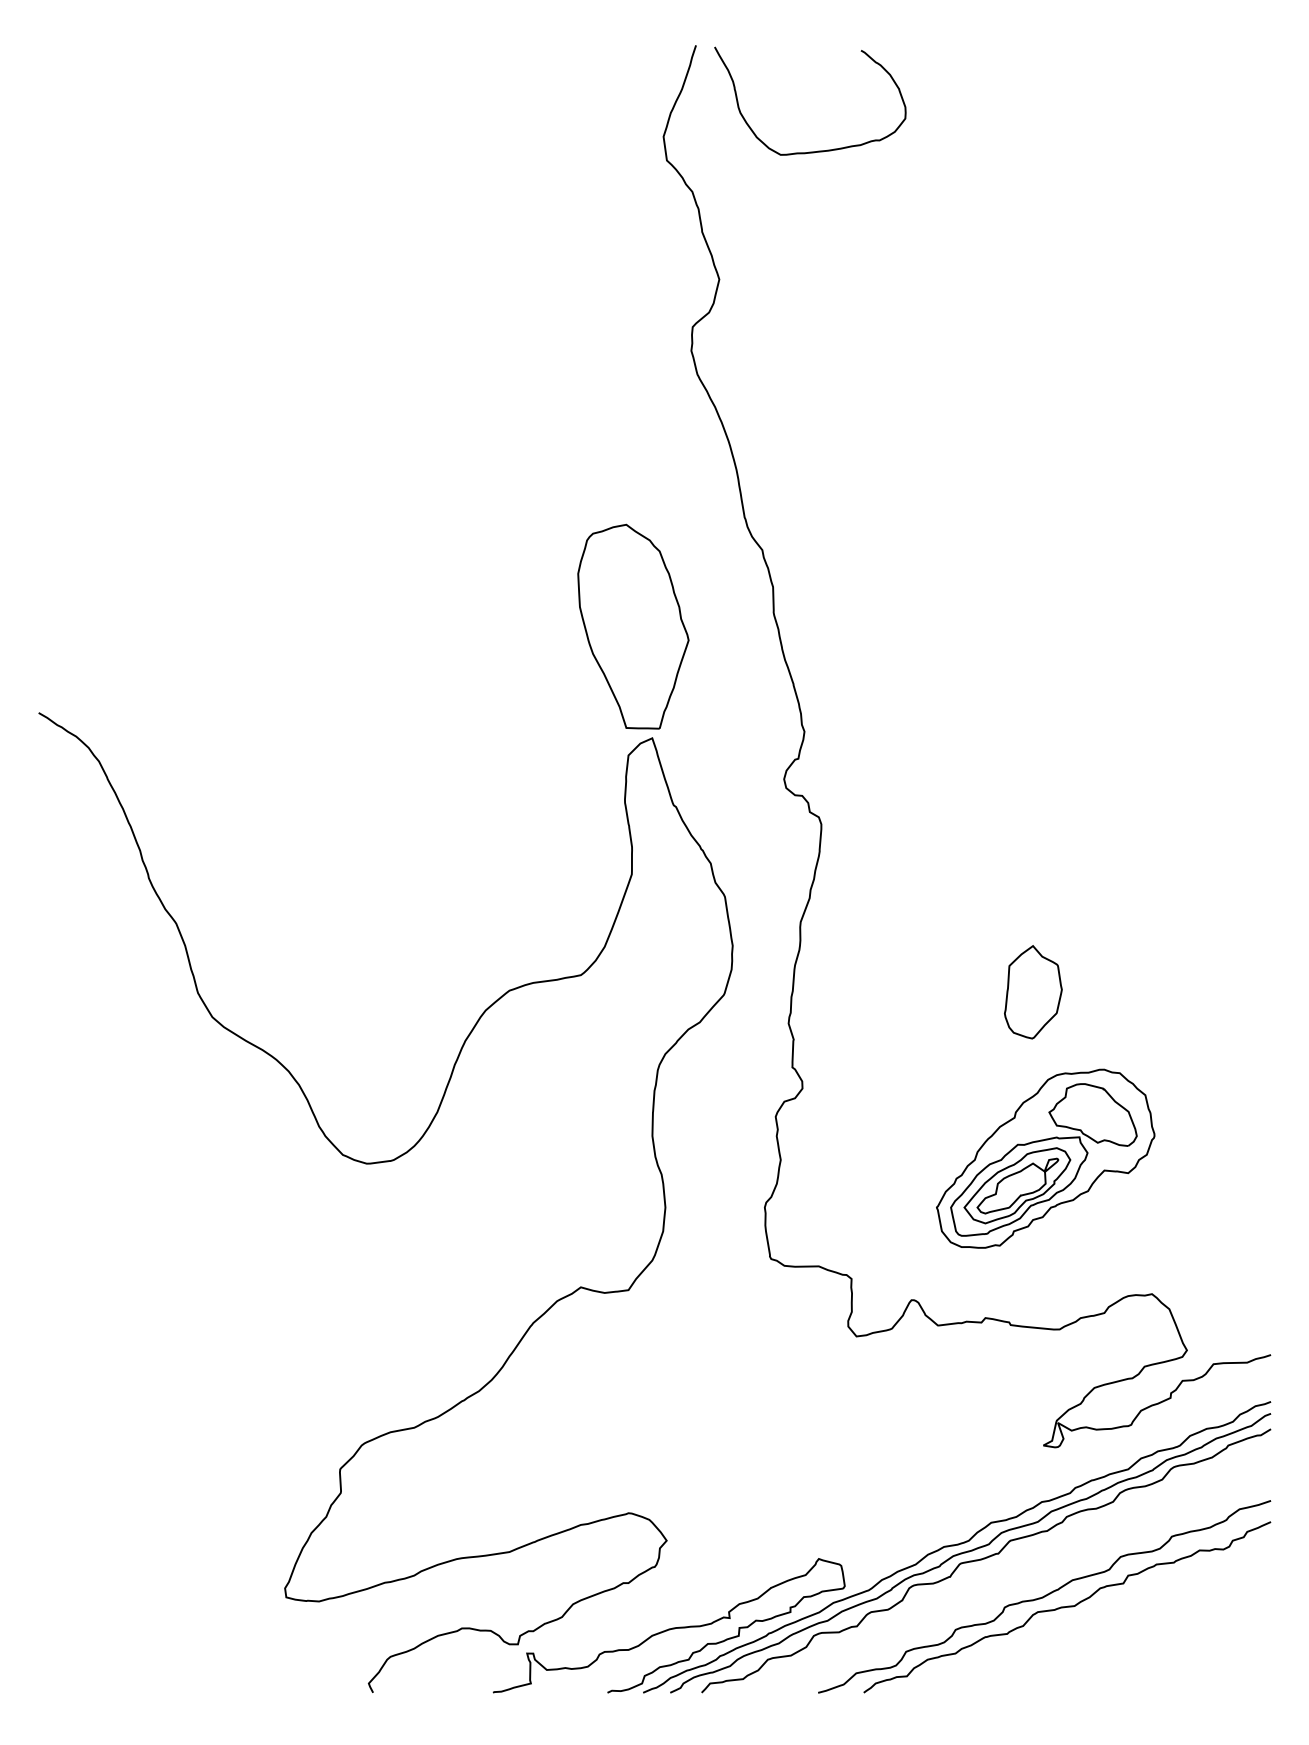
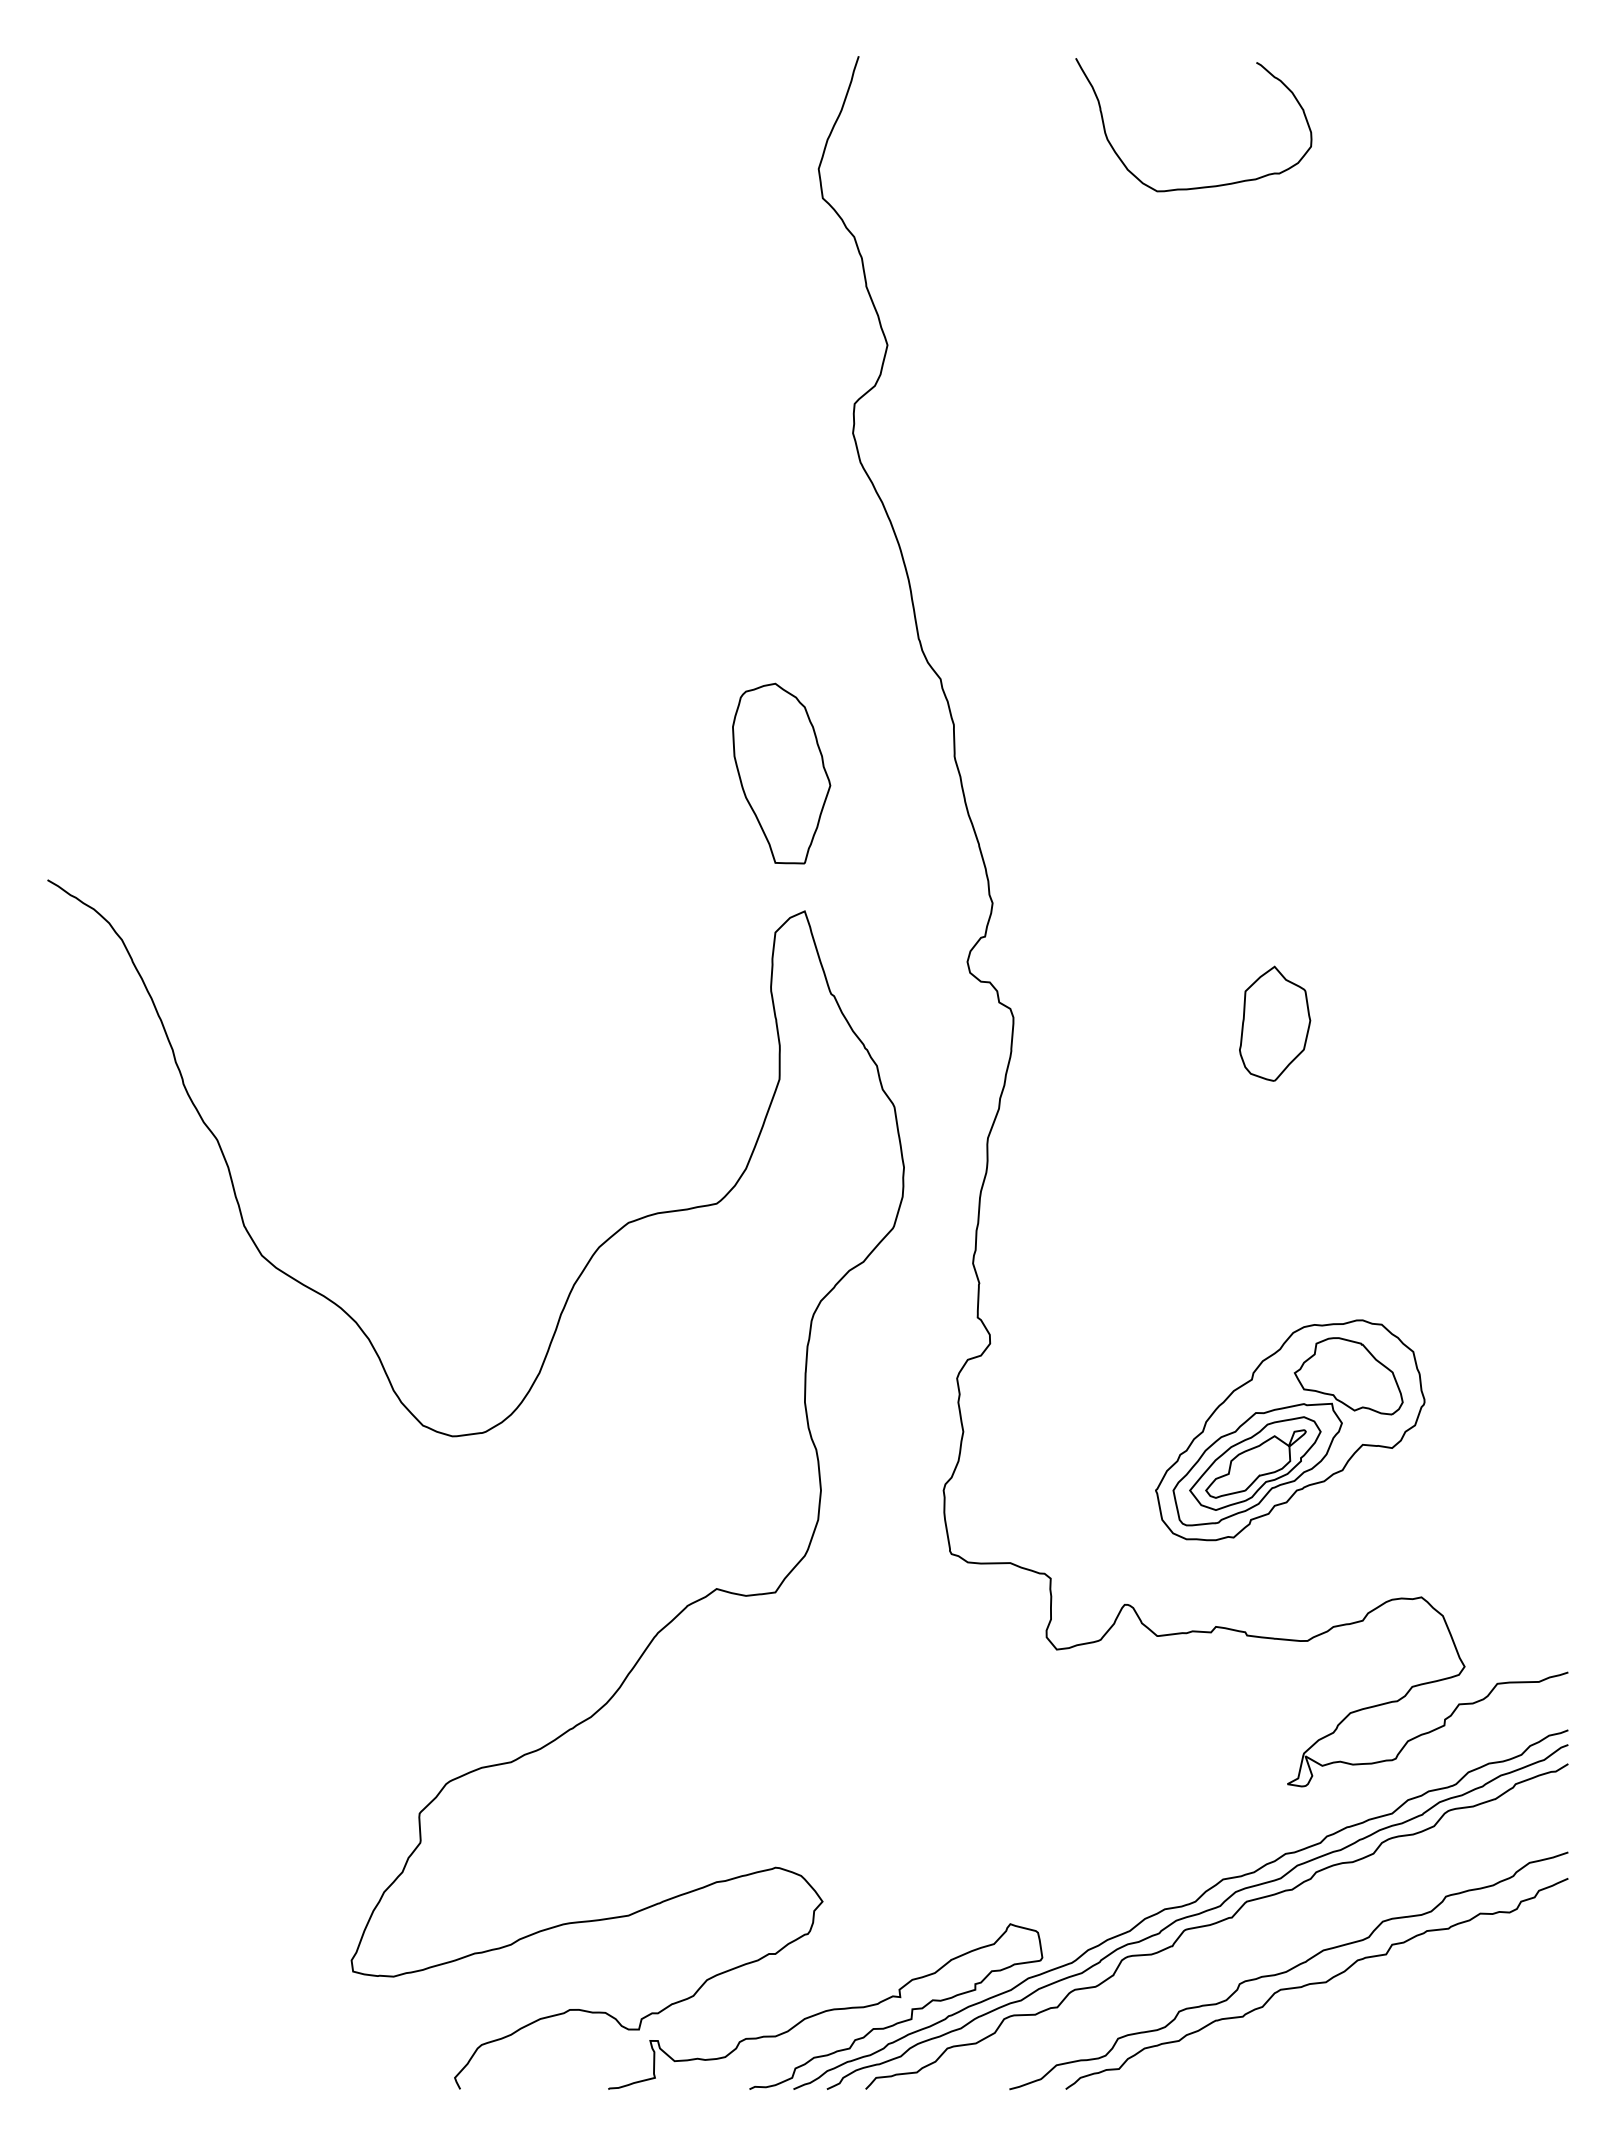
curve: (816, 150) -> (1201, 186), moved
part: (633, 626) -> (781, 773), size x0.71
part: (1033, 992) -> (1275, 1023), moved

